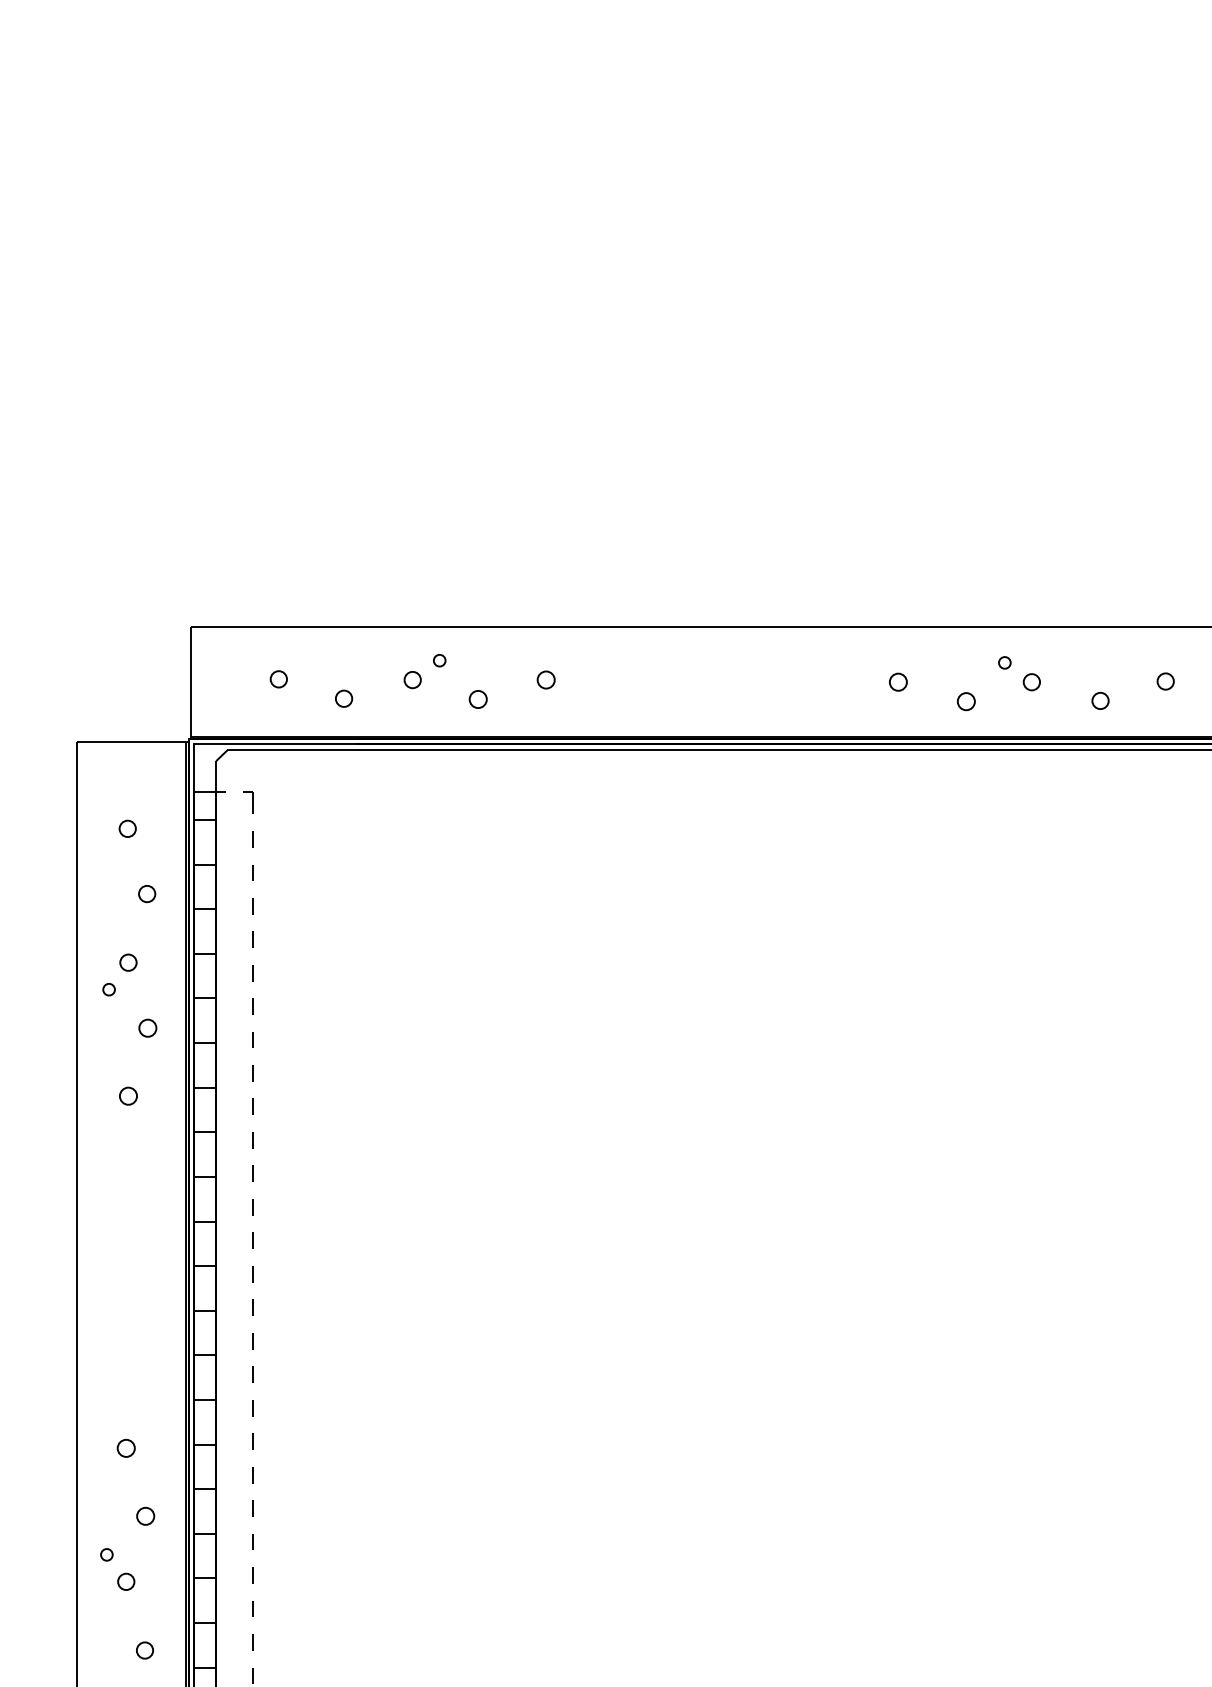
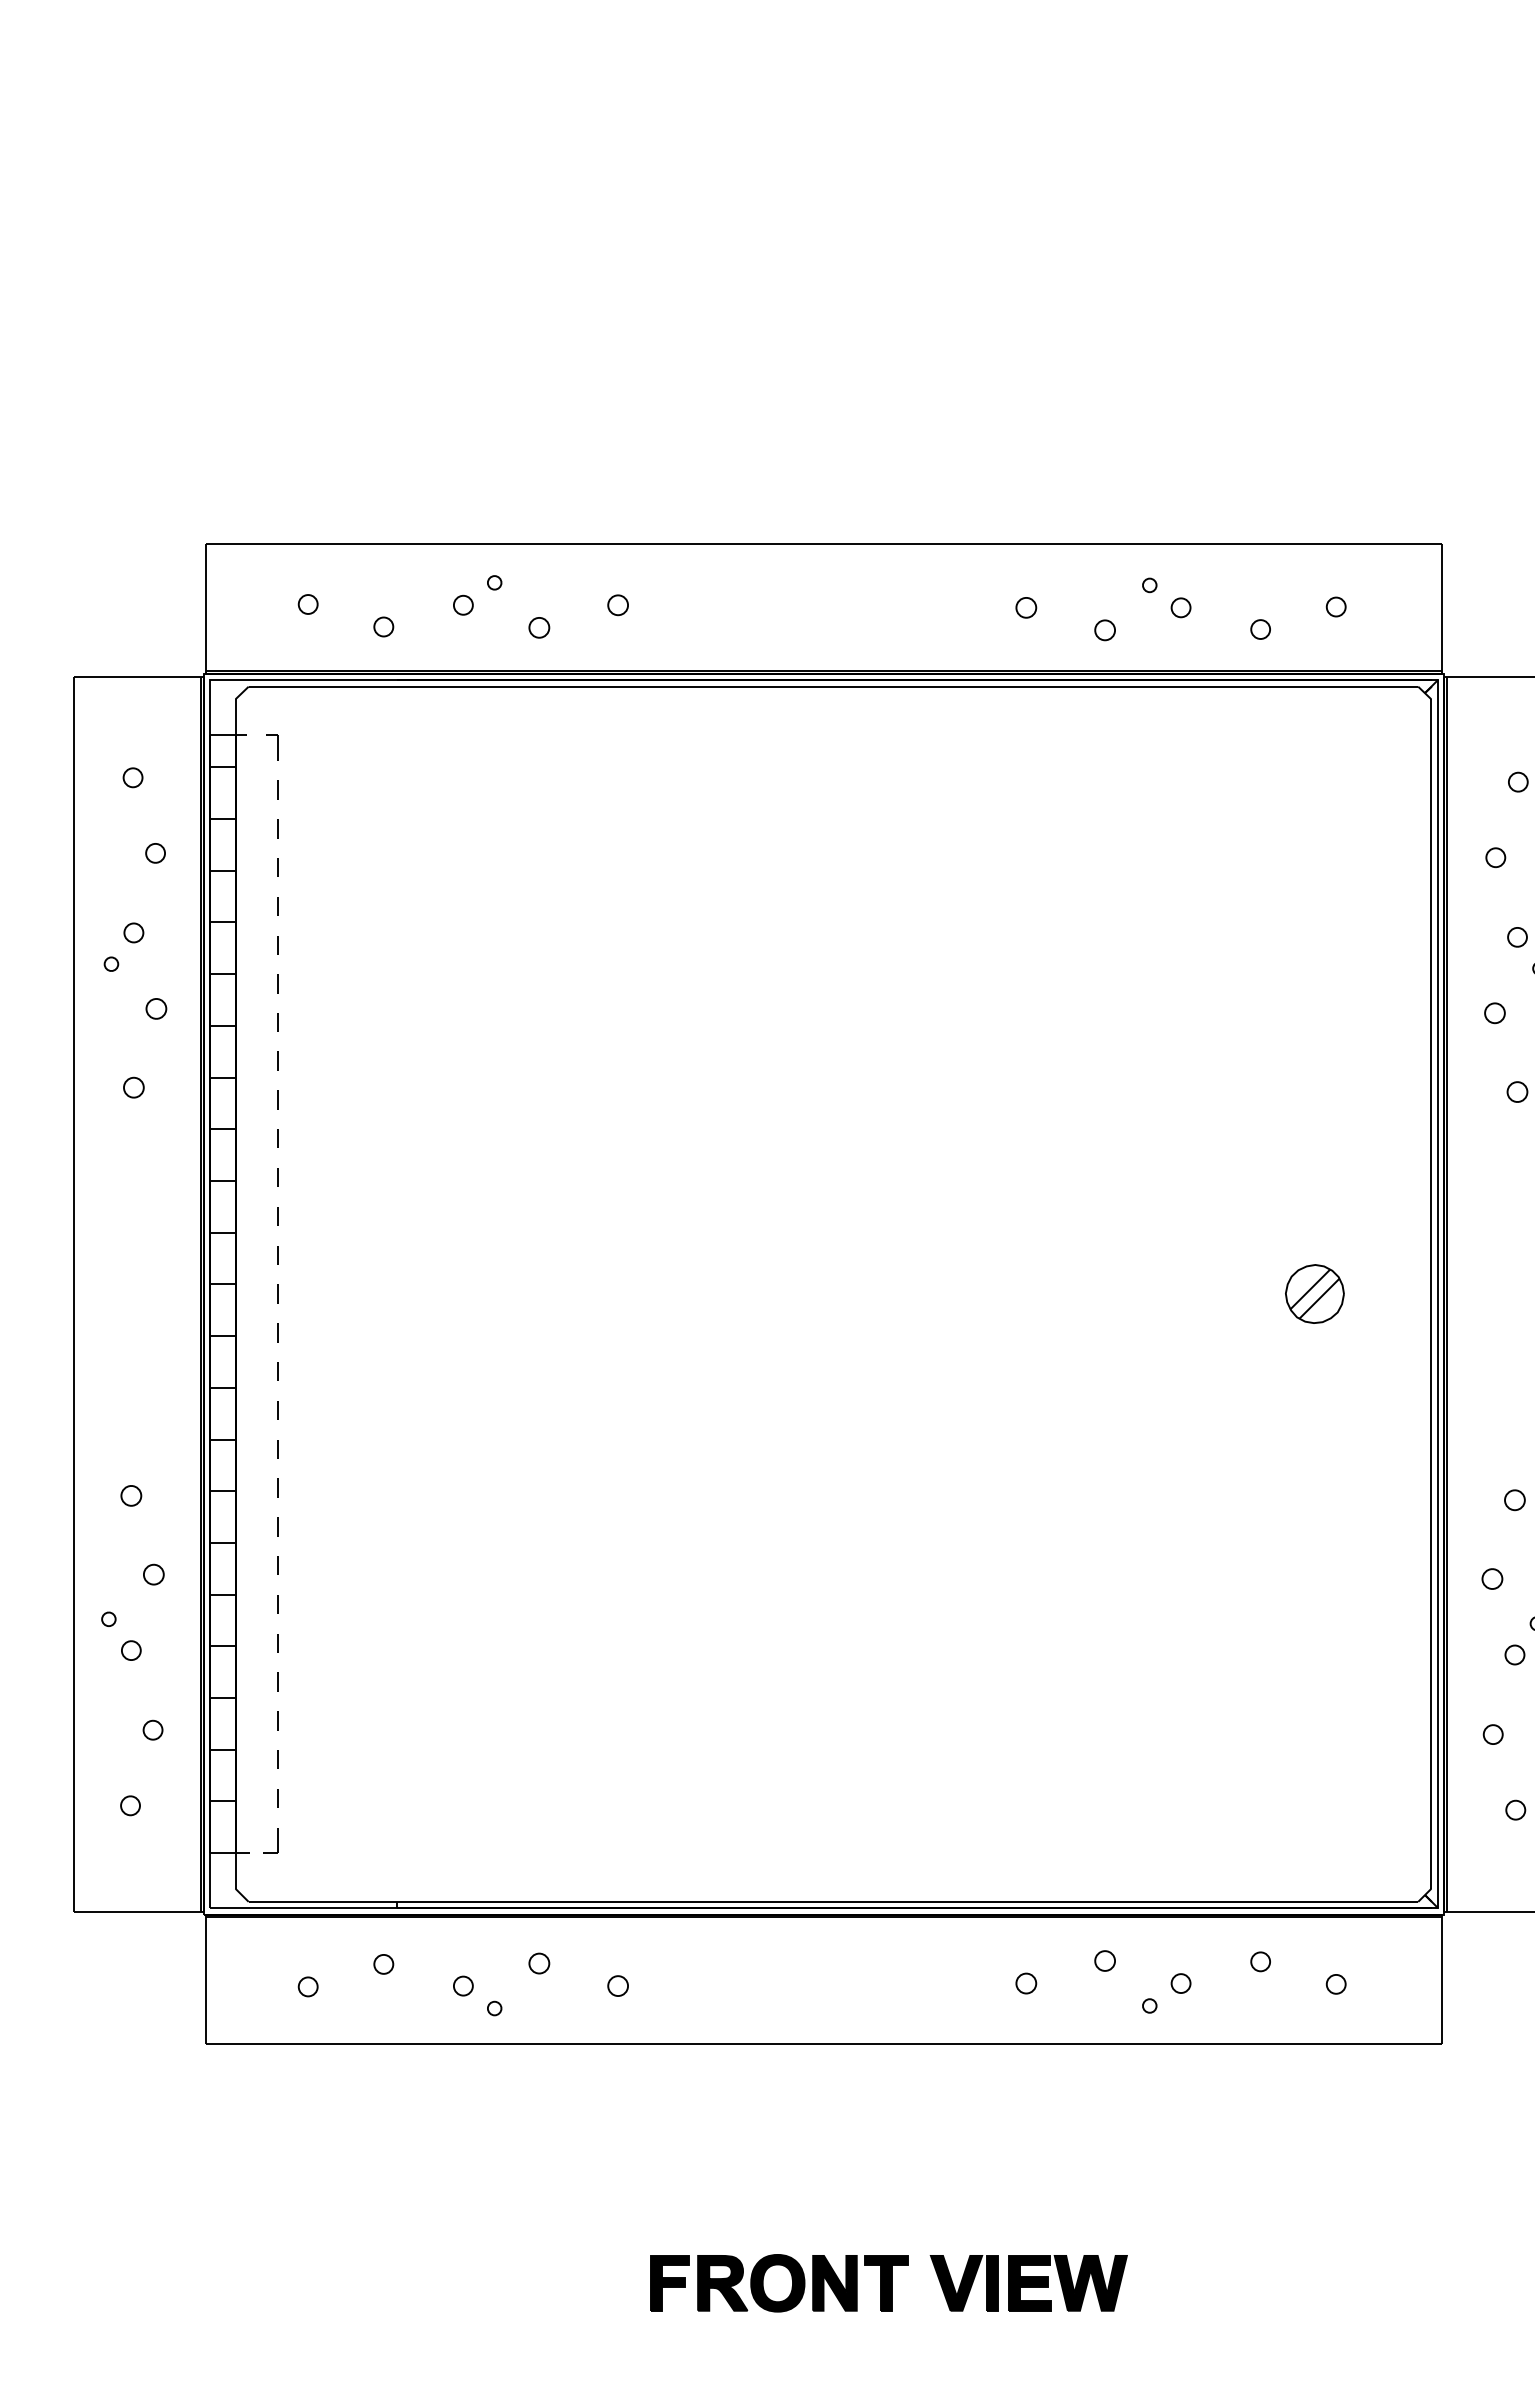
part: (1146, 1273) -> (1314, 1293), added

